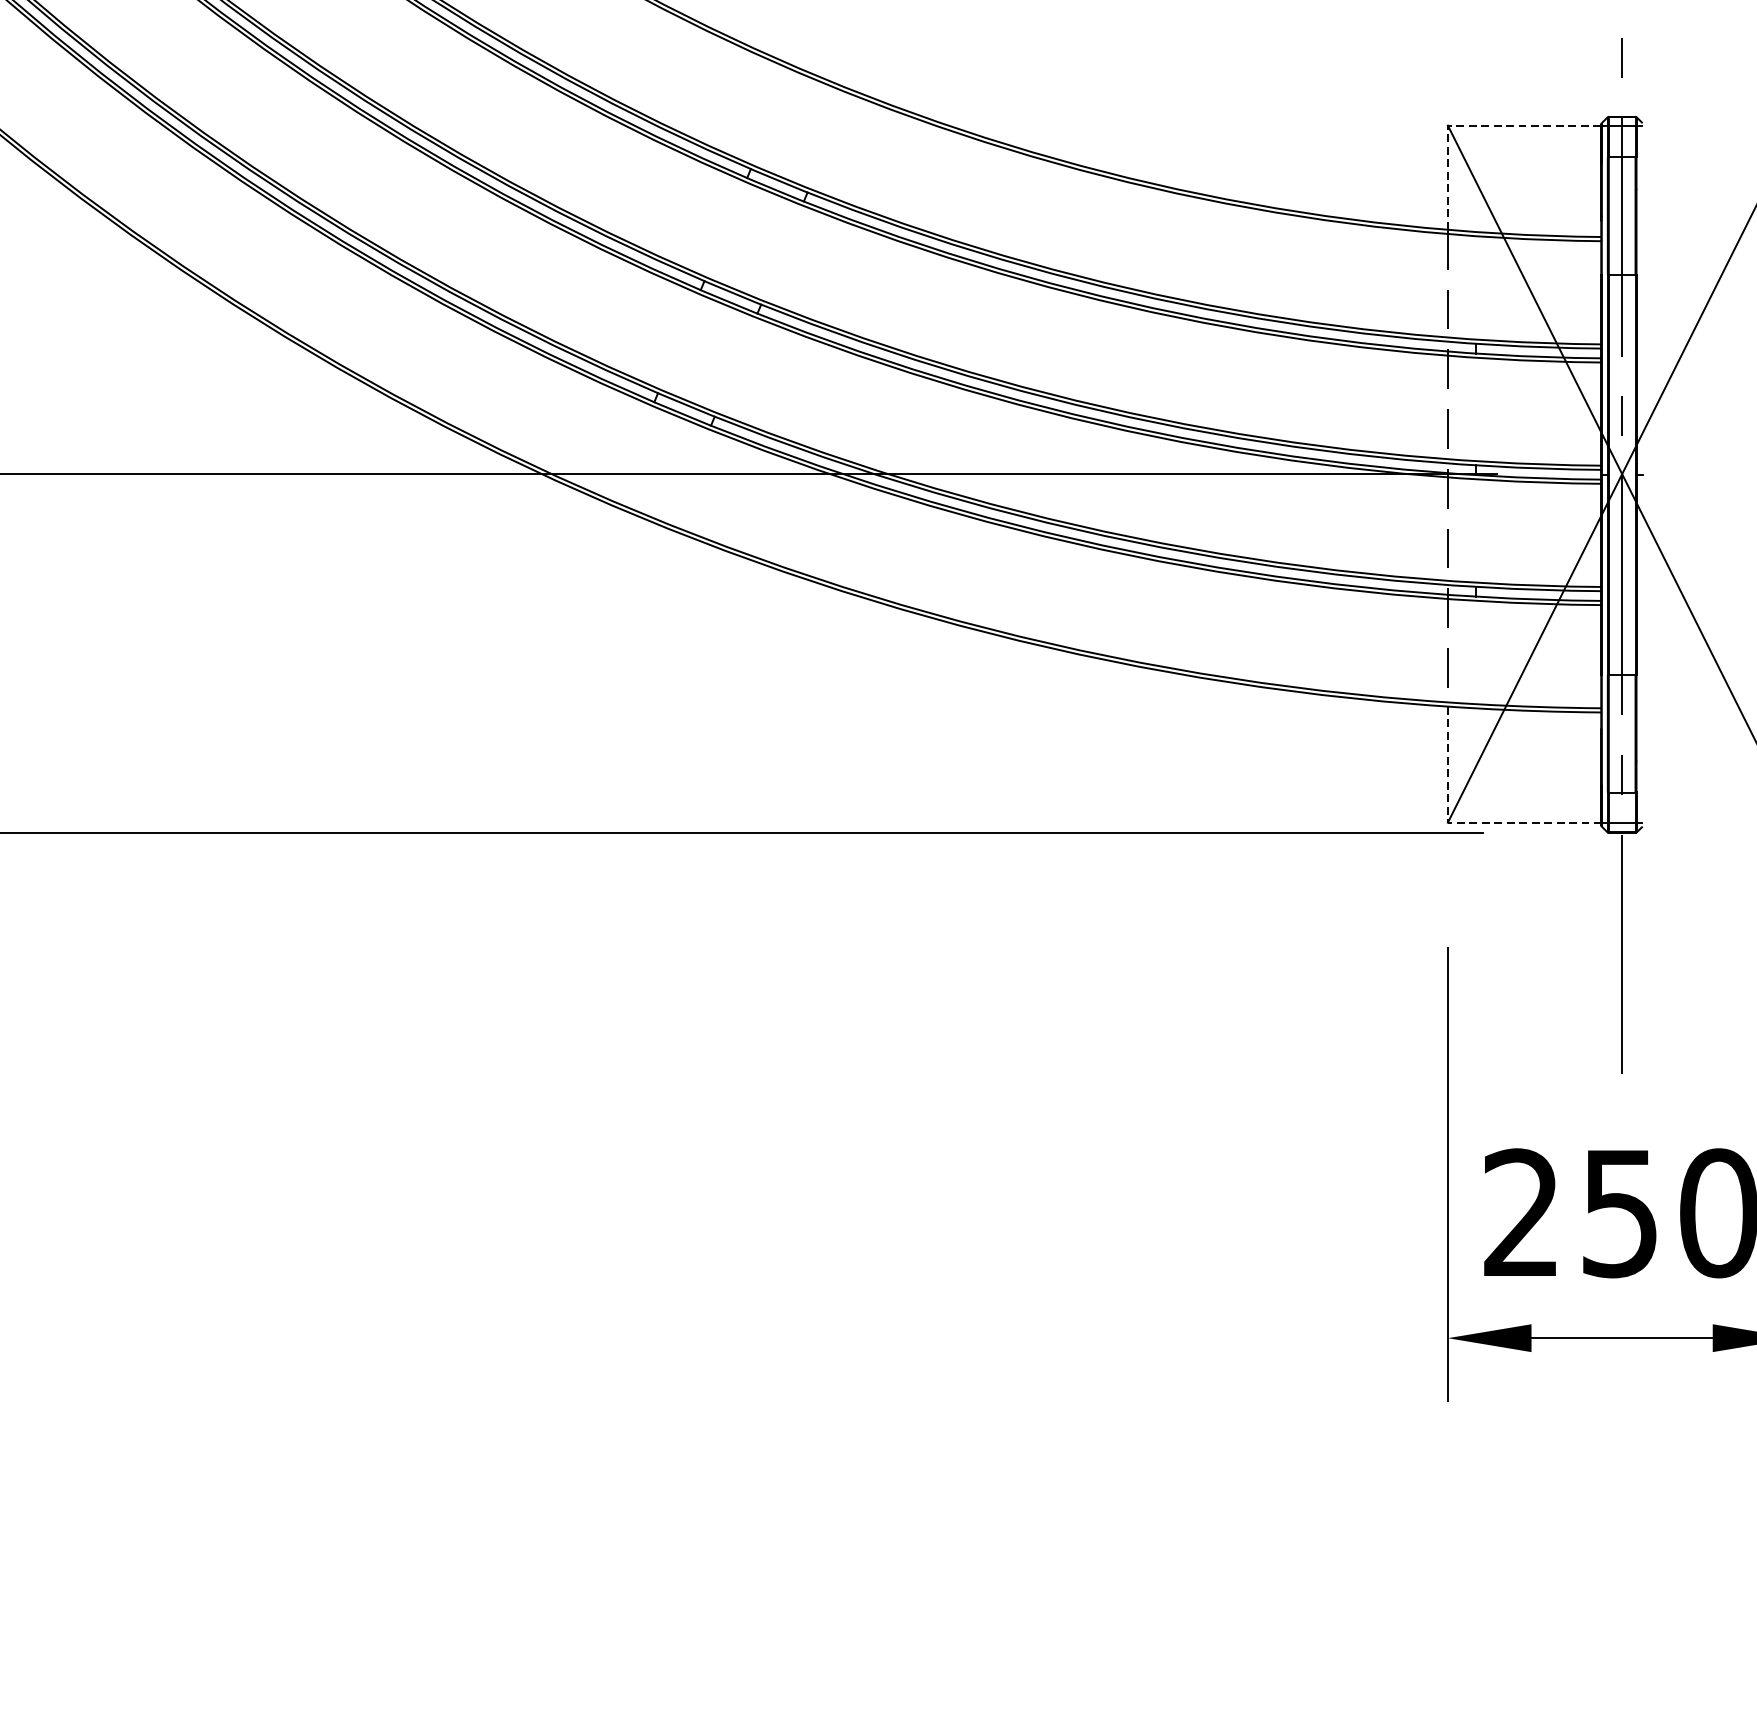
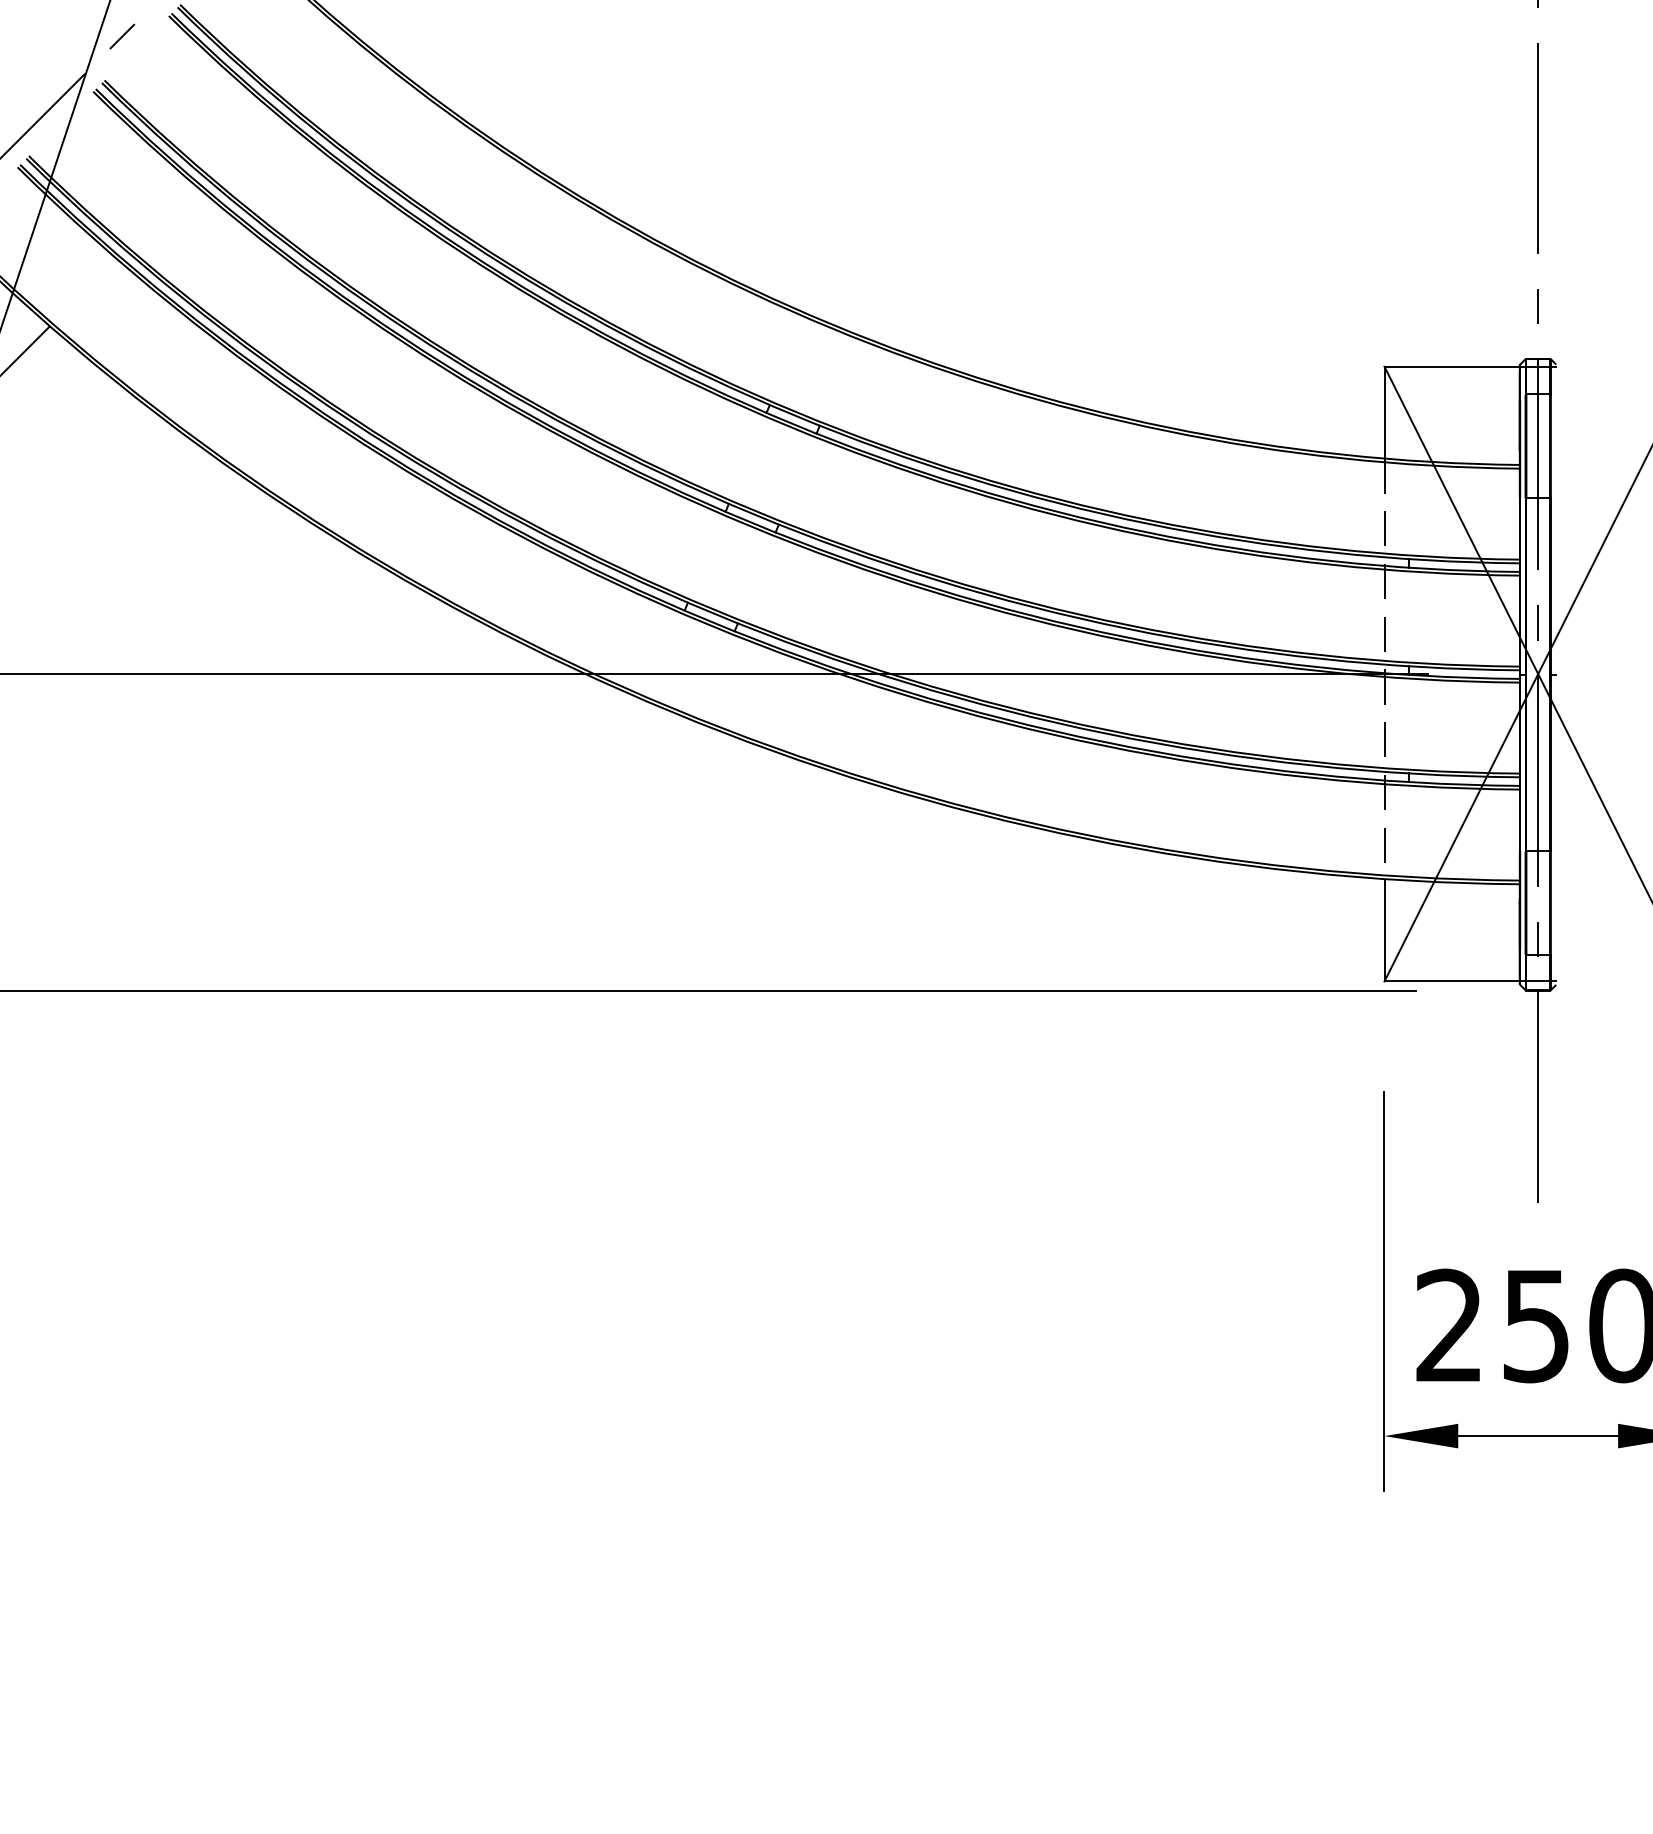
line: (1471, 125) -> (1405, 366), dashed -> solid
line: (1466, 822) -> (1400, 981), dashed -> solid

